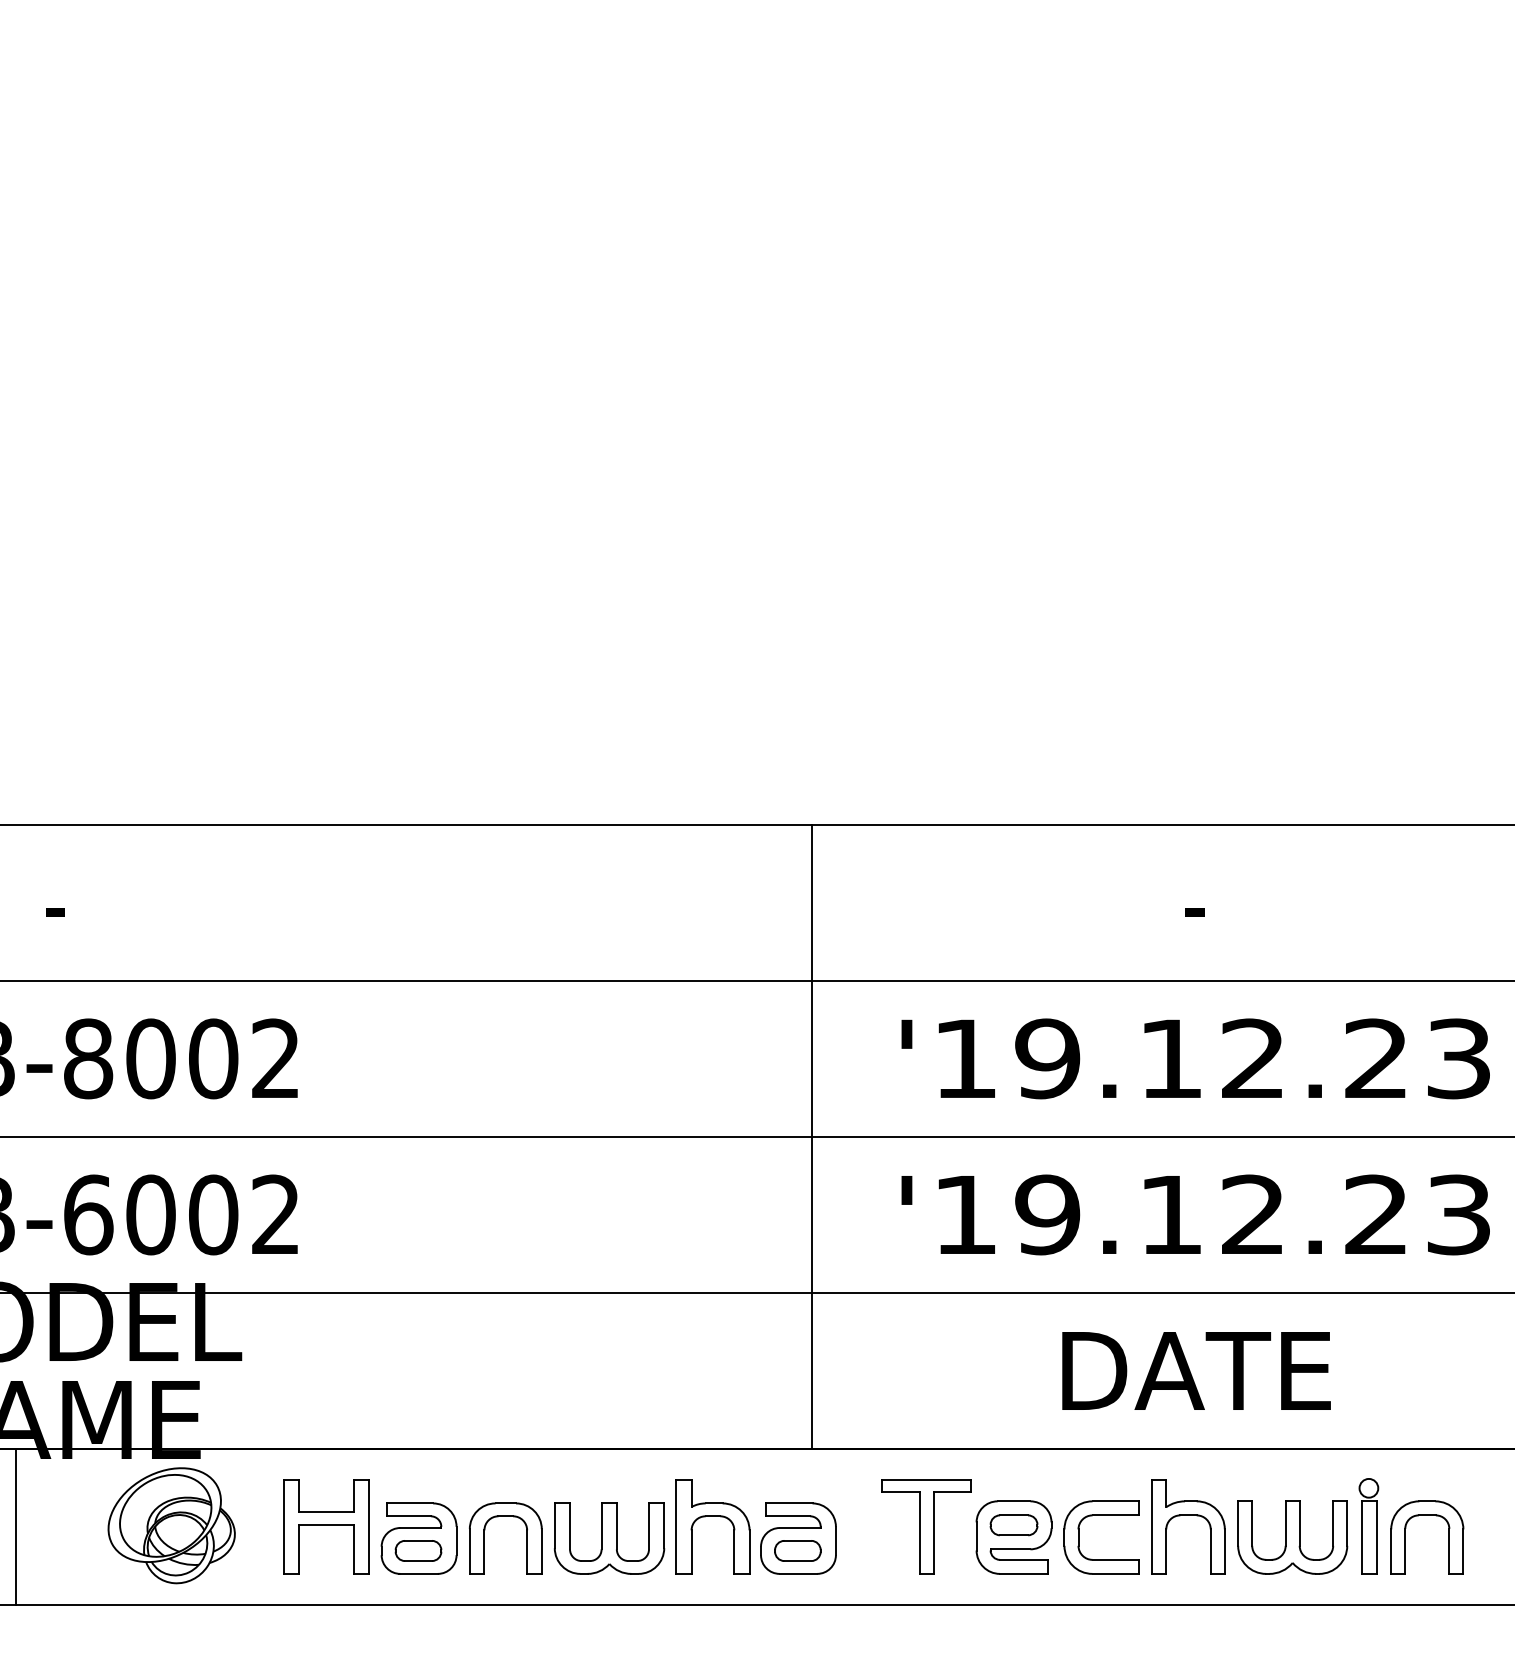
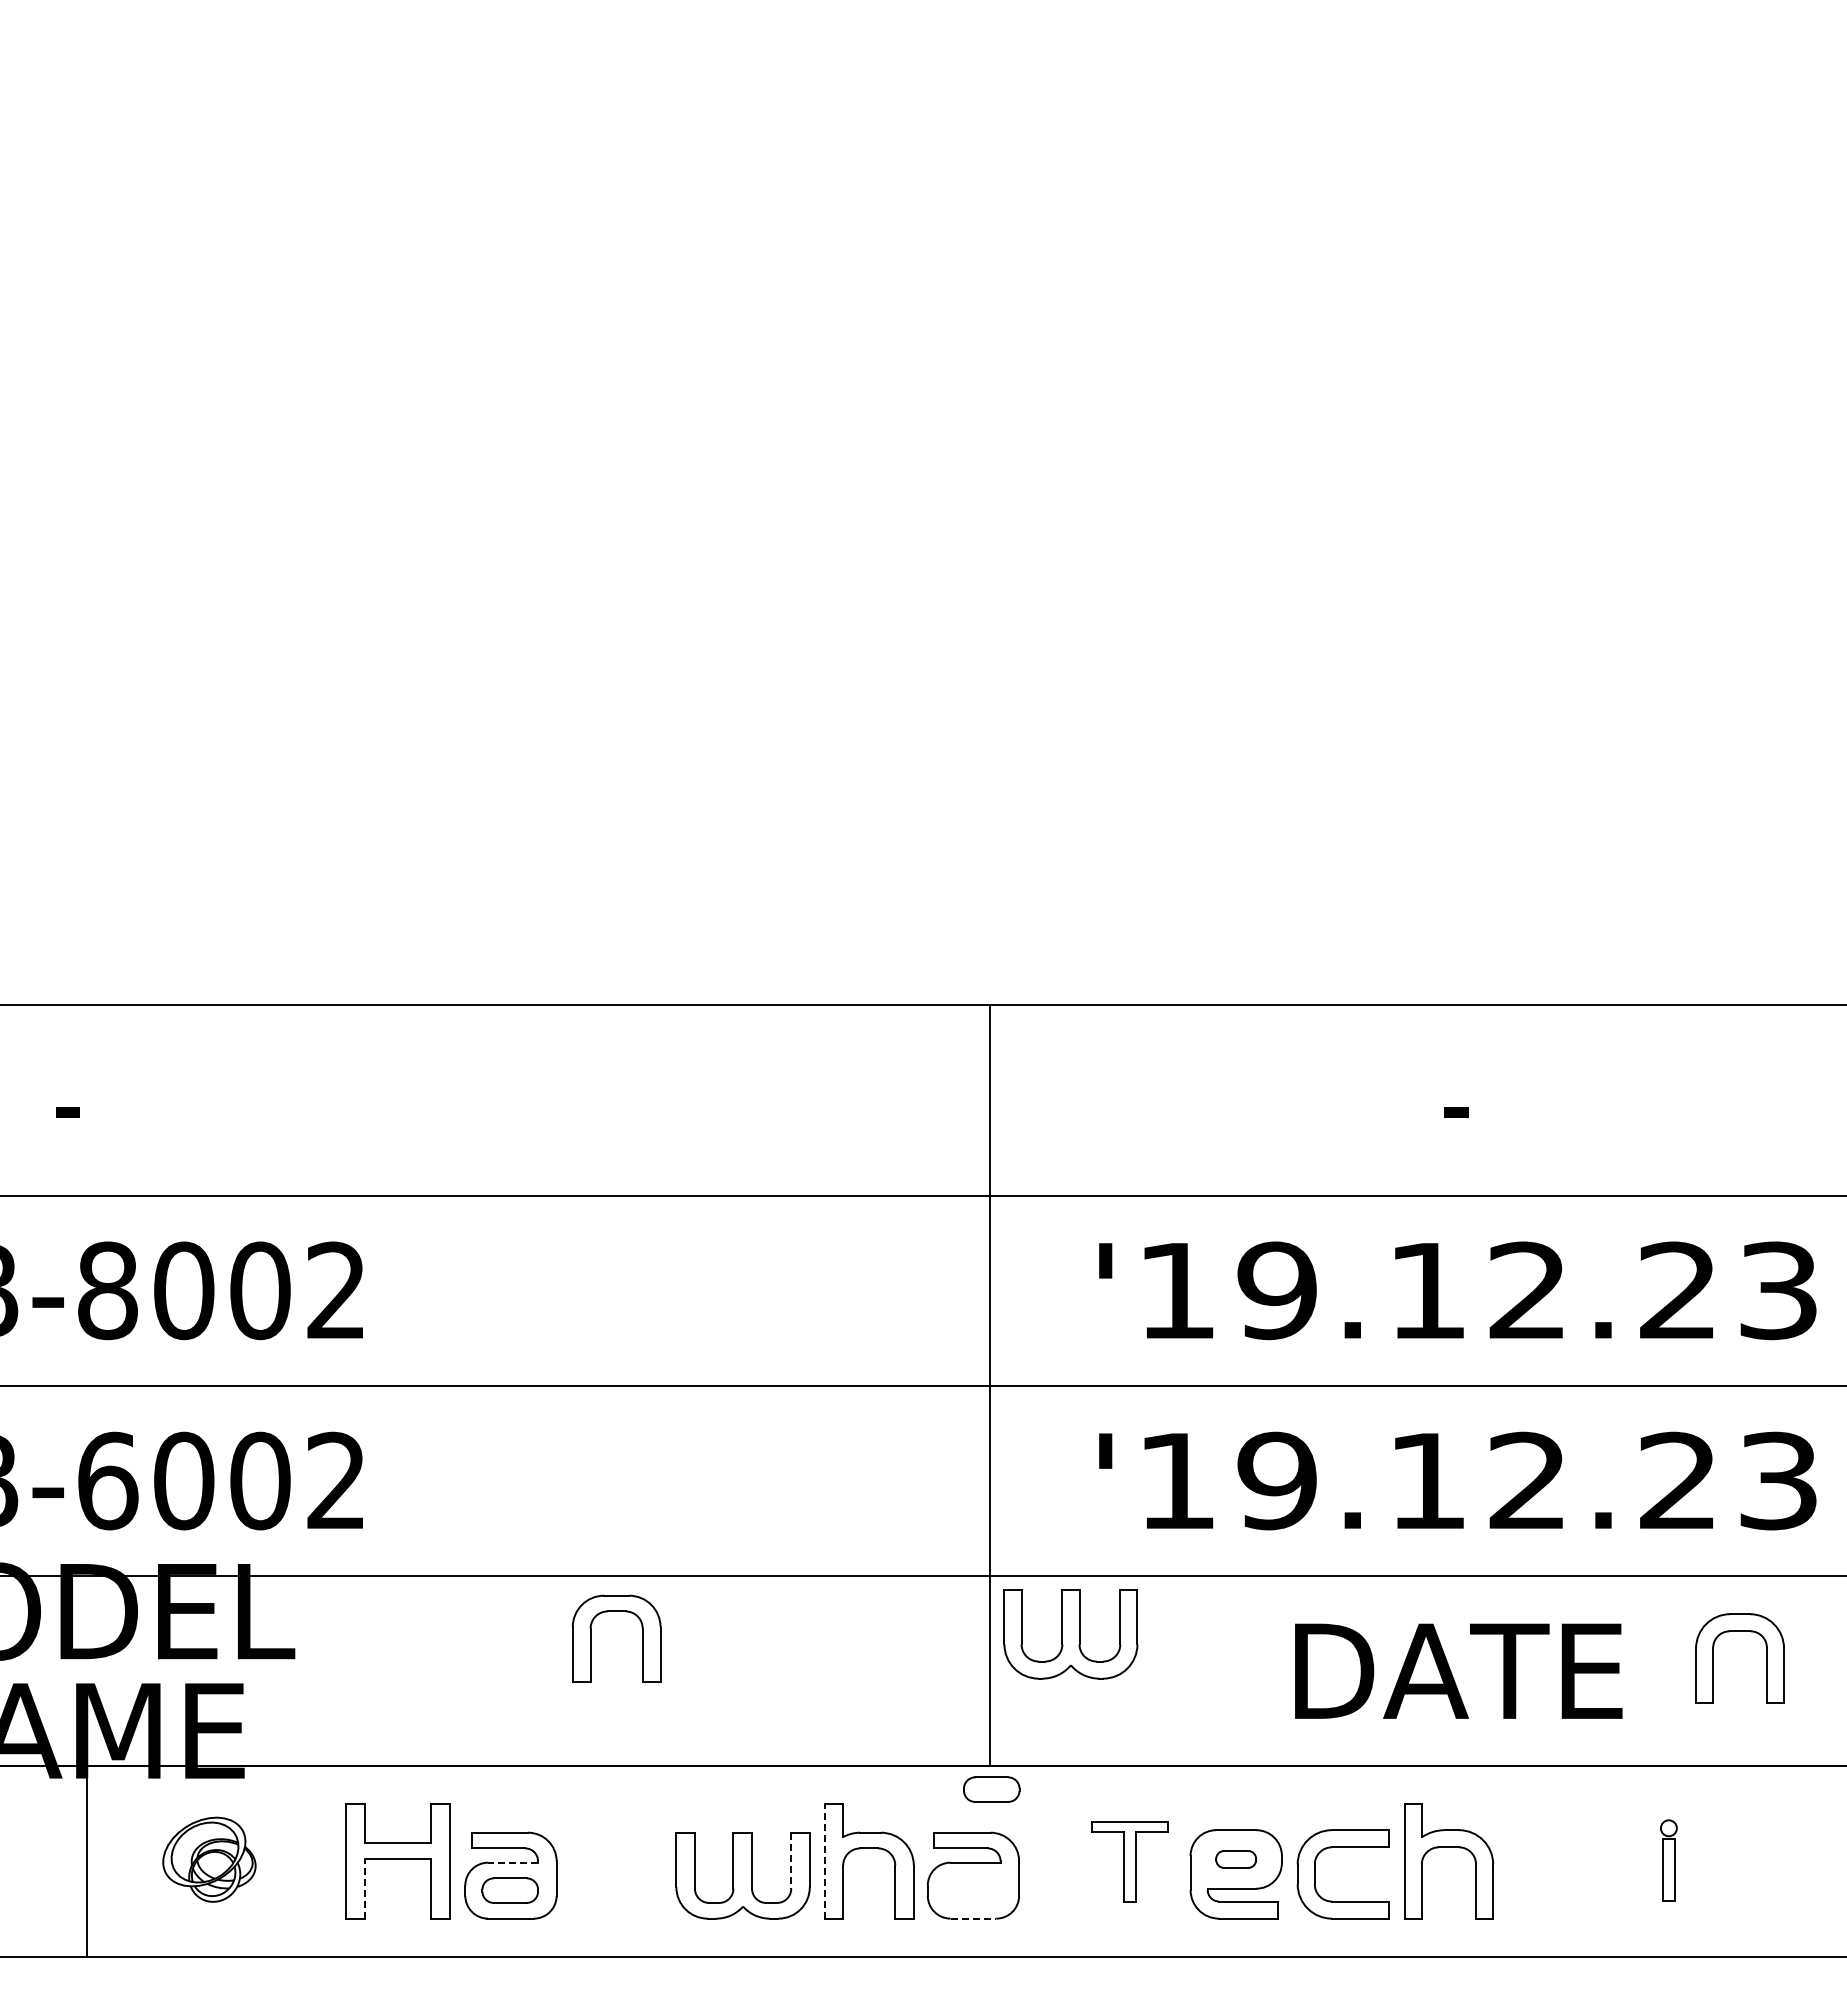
part: (171, 1525) -> (209, 1859), size x0.6
part: (1013, 1525) -> (1235, 1859), size x0.7
line: (649, 1526) -> (791, 1860), solid -> dashed
part: (1368, 1526) -> (1668, 1860), size x0.7
line: (16, 1527) -> (87, 1861), moved
line: (421, 1527) -> (513, 1862), solid -> dashed
line: (676, 1527) -> (824, 1861), solid -> dashed
part: (926, 1527) -> (1129, 1861), size x0.7
part: (1292, 1537) -> (1070, 1634), moved
part: (1405, 1537) -> (1713, 1658), moved
part: (485, 1538) -> (591, 1638), moved
line: (298, 1549) -> (364, 1888), solid -> dashed
part: (797, 1550) -> (991, 1789), moved
line: (798, 1573) -> (973, 1918), solid -> dashed

